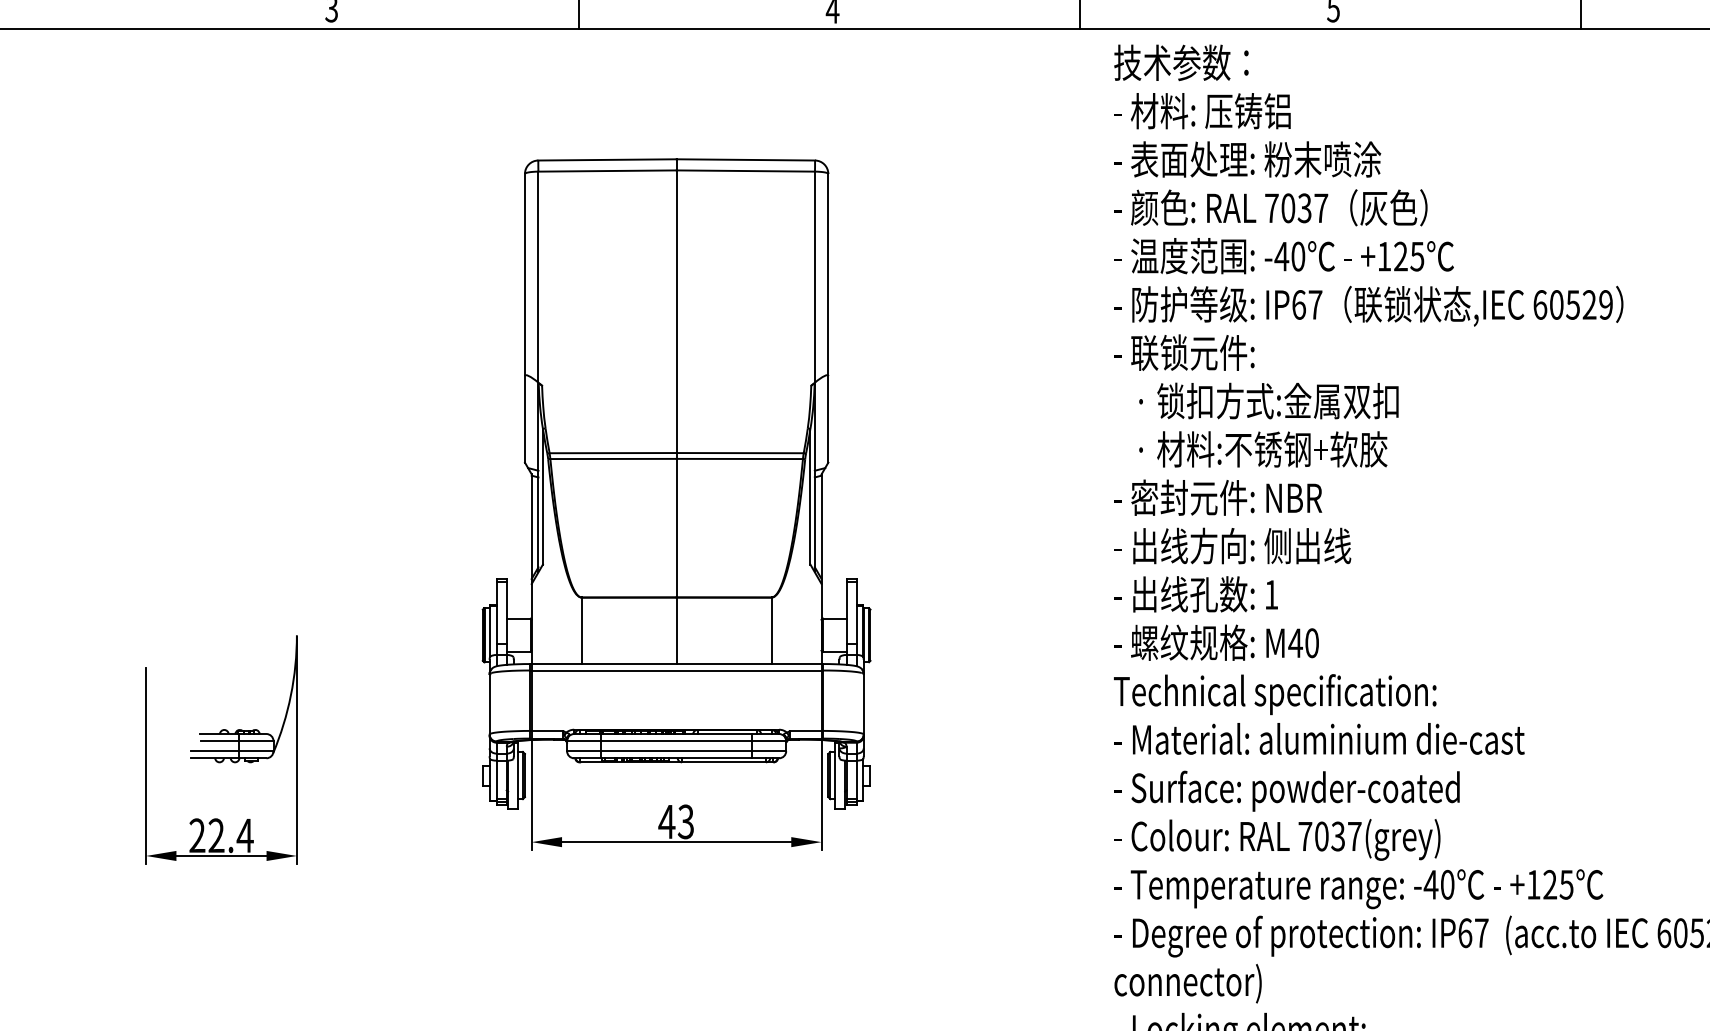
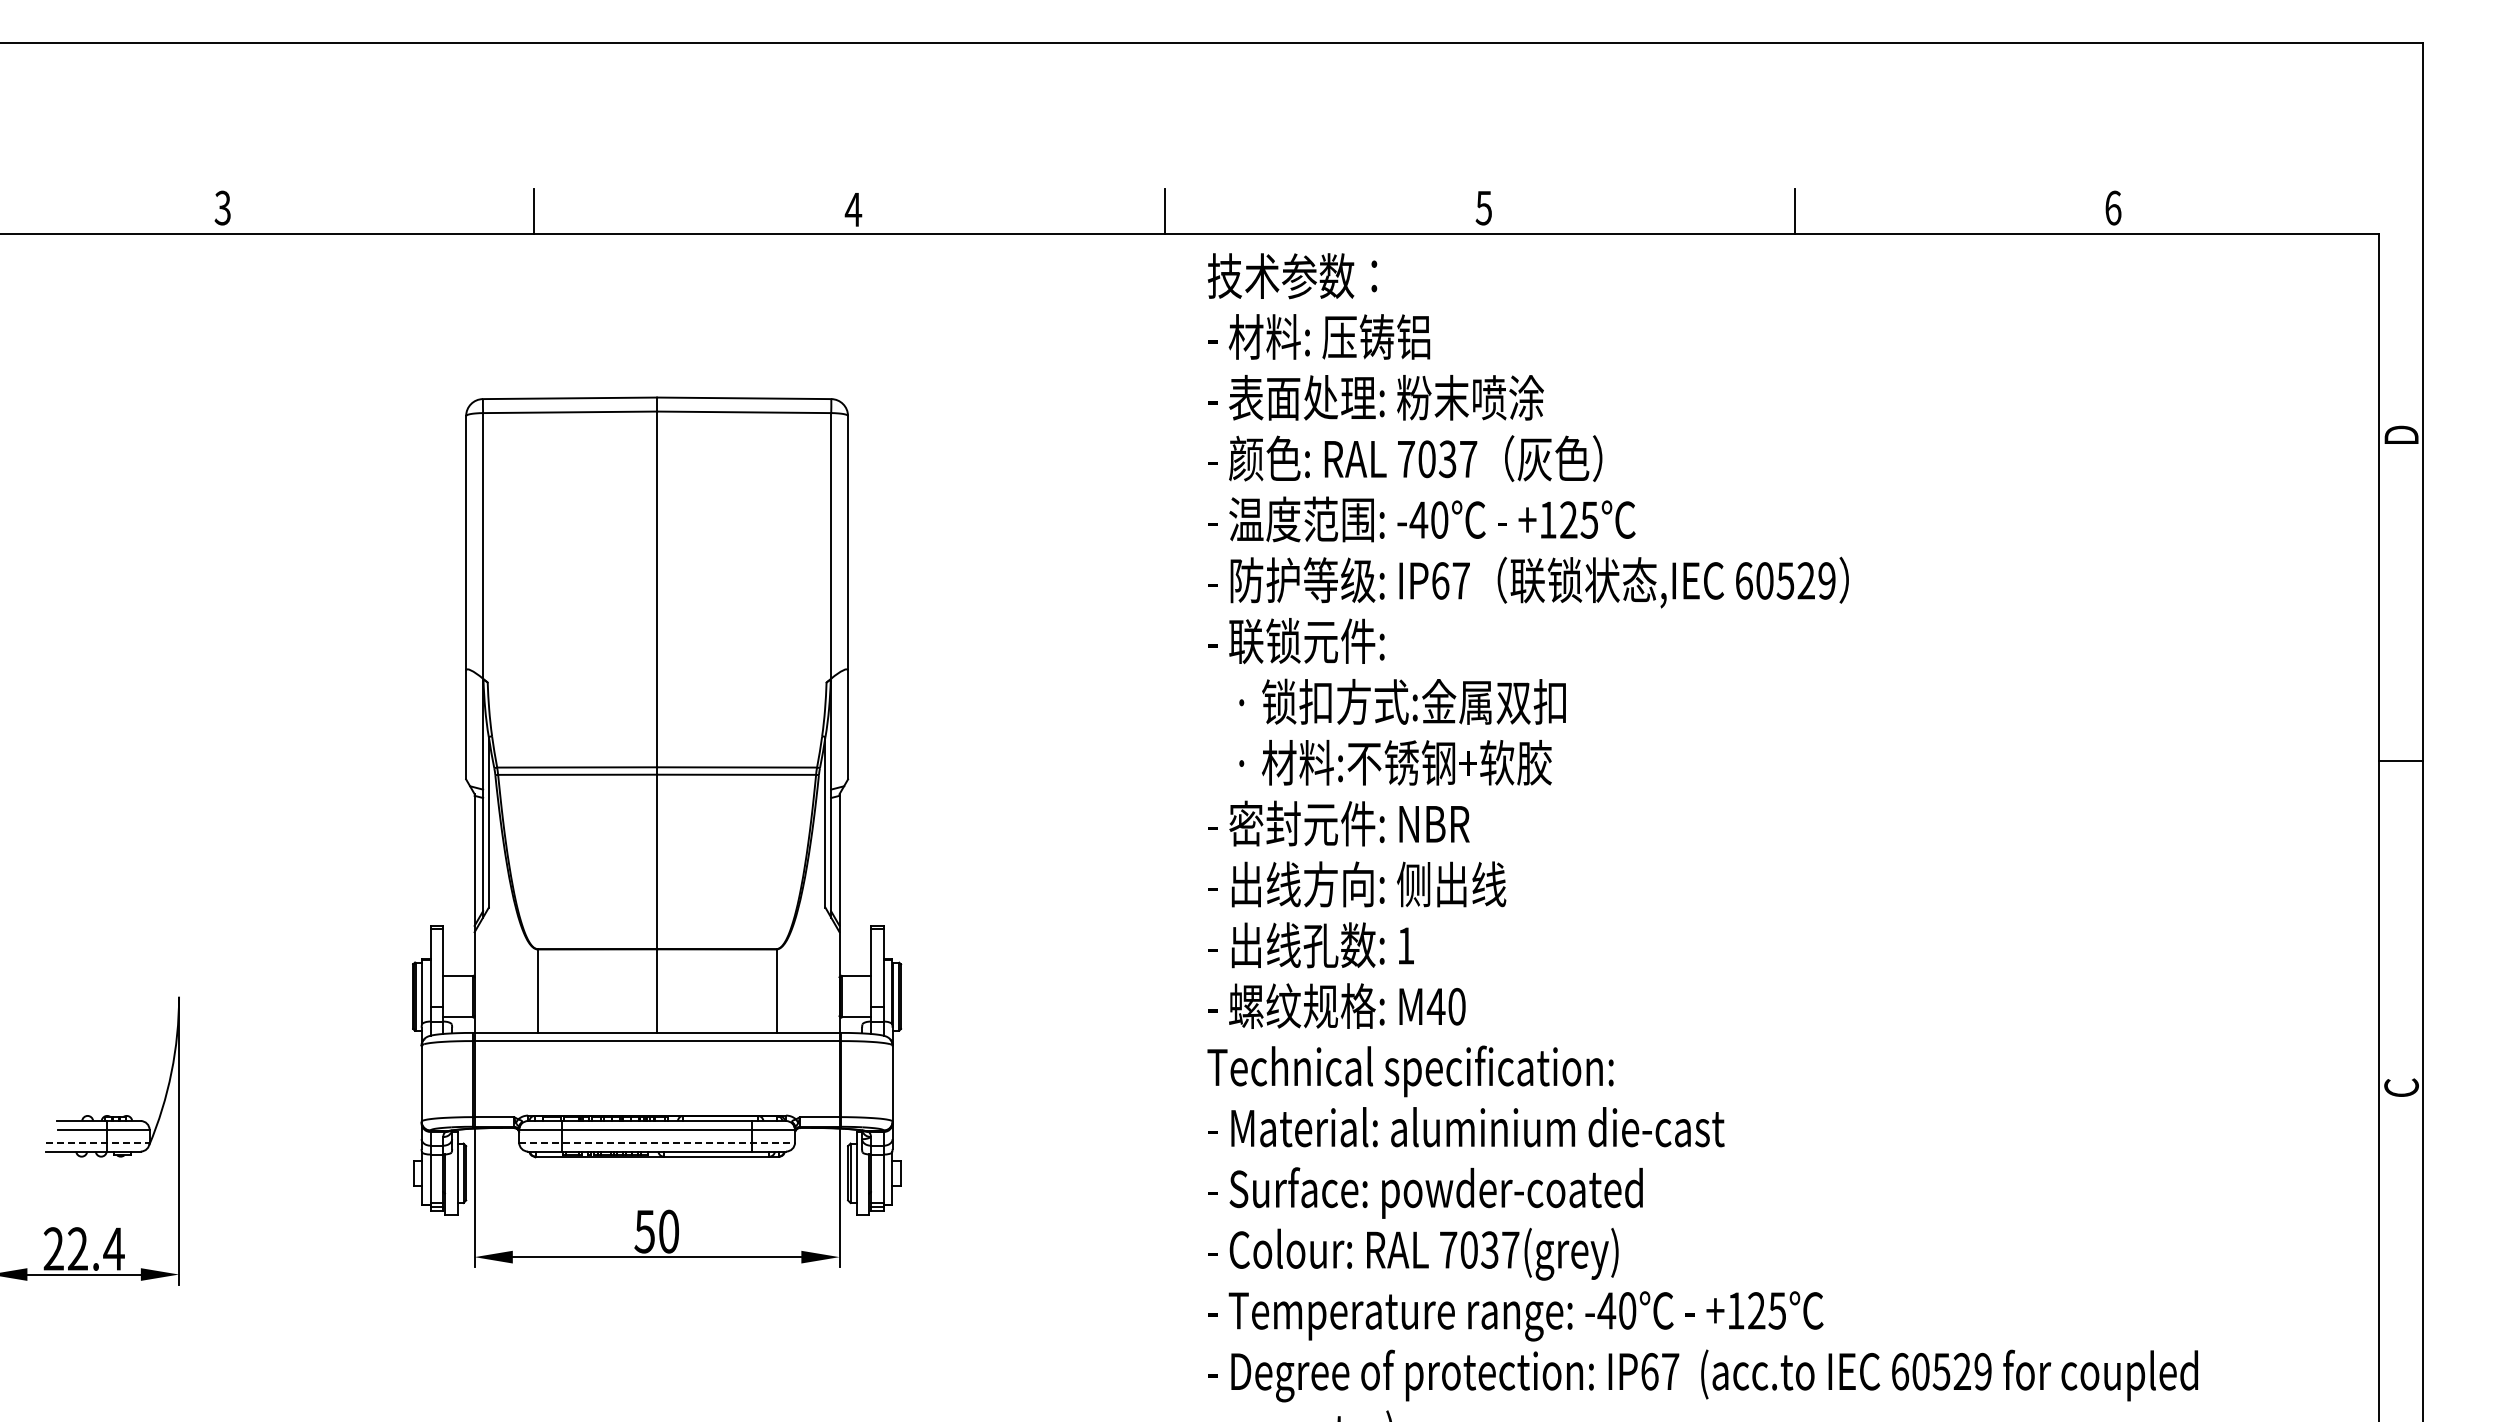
line: (232, 751) -> (97, 1142), solid -> dashed
line: (676, 751) -> (657, 1142), solid -> dashed
text: (675, 821) -> (655, 1231), 43 -> 50

